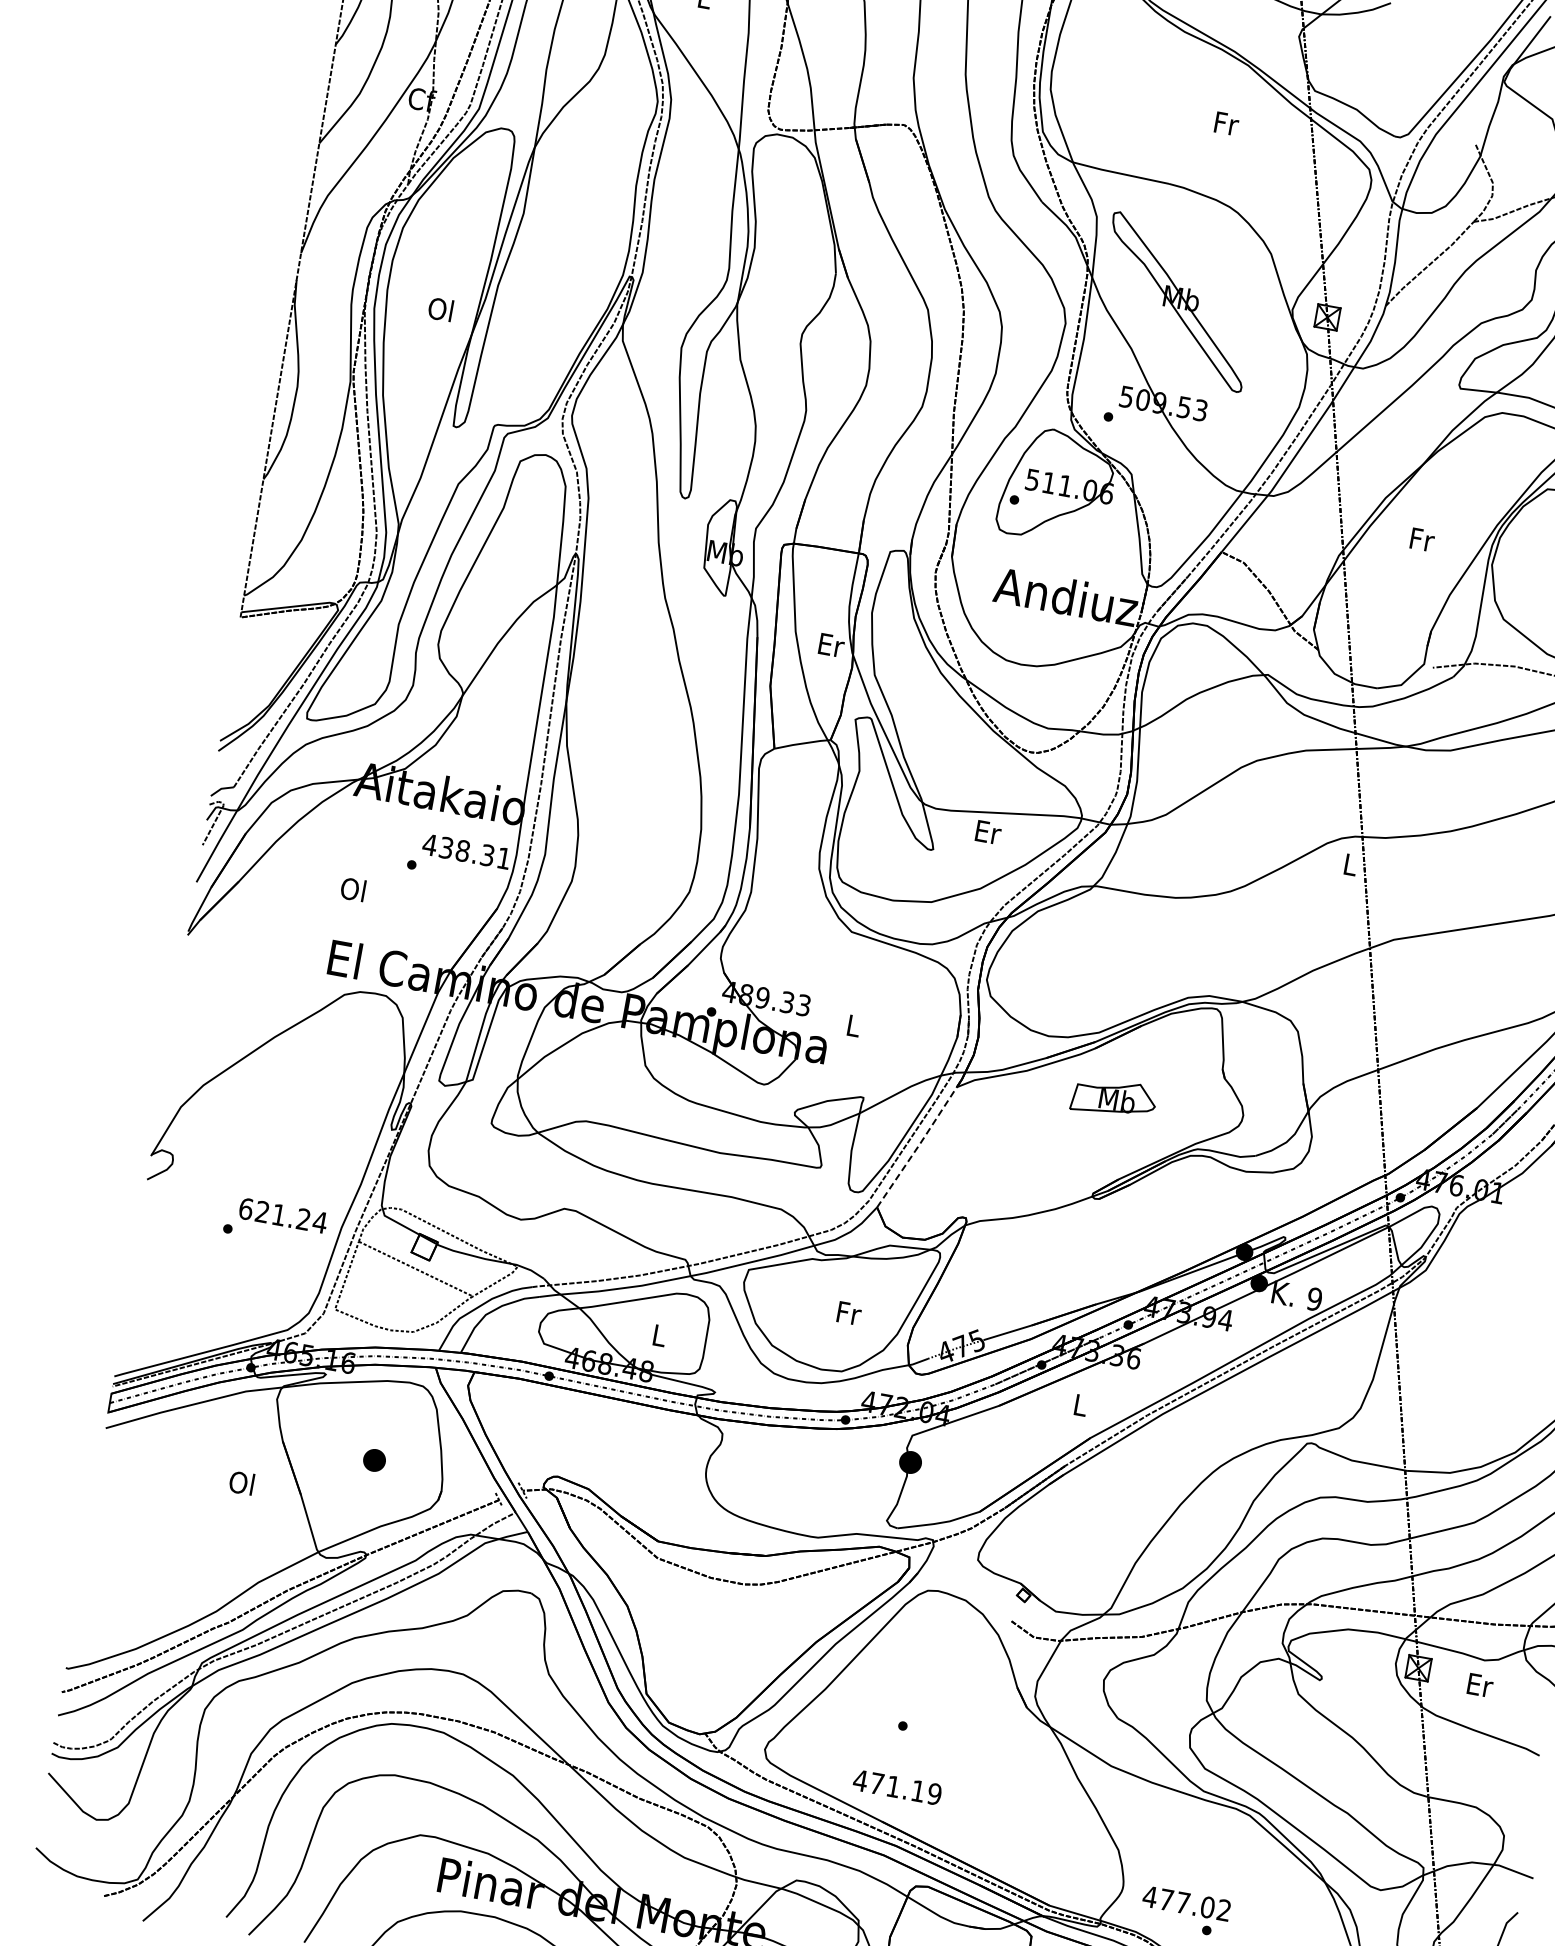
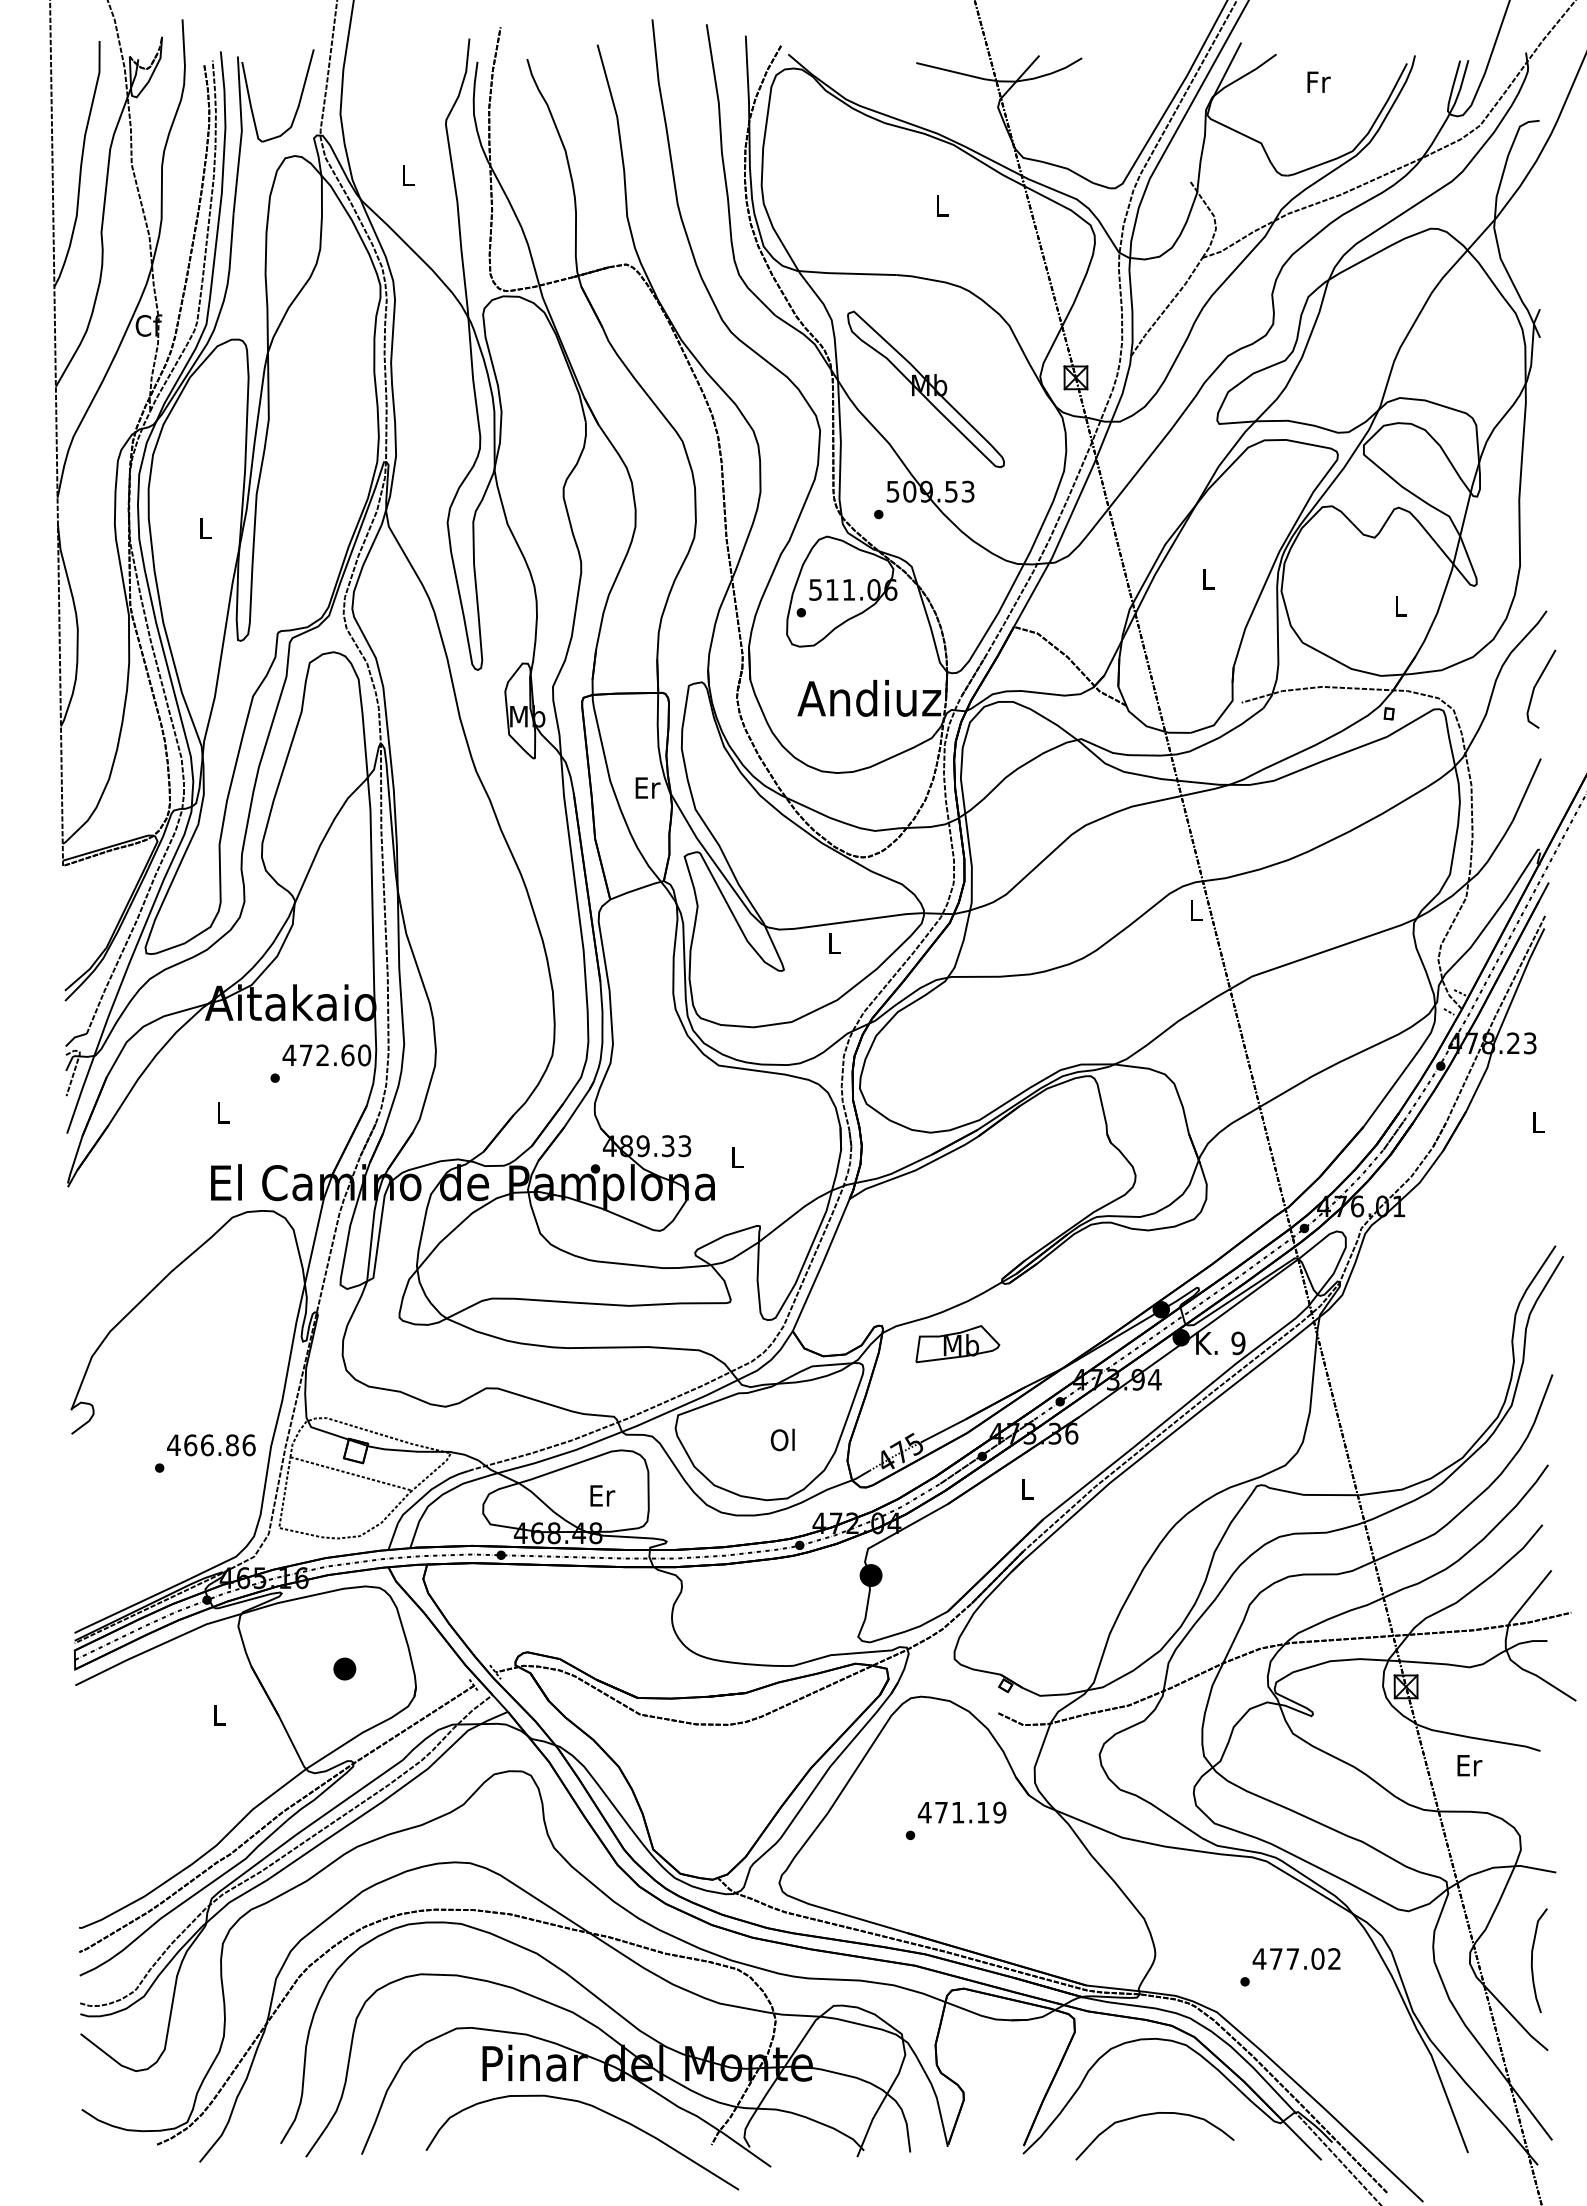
text: (1226, 123) -> (942, 205), Fr -> L
text: (440, 308) -> (204, 527), Ol -> L
text: (1422, 539) -> (1208, 578), Fr -> L
text: (988, 832) -> (835, 943), Er -> L
text: (475, 853) -> (335, 1055), 438.31 -> 472.60
text: (352, 889) -> (221, 1112), Ol -> L
part: (1113, 1098) -> (957, 1344), moved
line: (917, 1147) -> (821, 1265), dashed -> solid
text: (283, 1215) -> (211, 1445), 621.24 -> 466.86
text: (848, 1312) -> (783, 1439), Fr -> Ol
text: (659, 1335) -> (602, 1495), L -> Er
text: (241, 1482) -> (218, 1714), Ol -> L
text: (1480, 1685) -> (1469, 1765), moved
text: (896, 1787) -> (961, 1812), moved
text: (1186, 1903) -> (1296, 1958), moved

